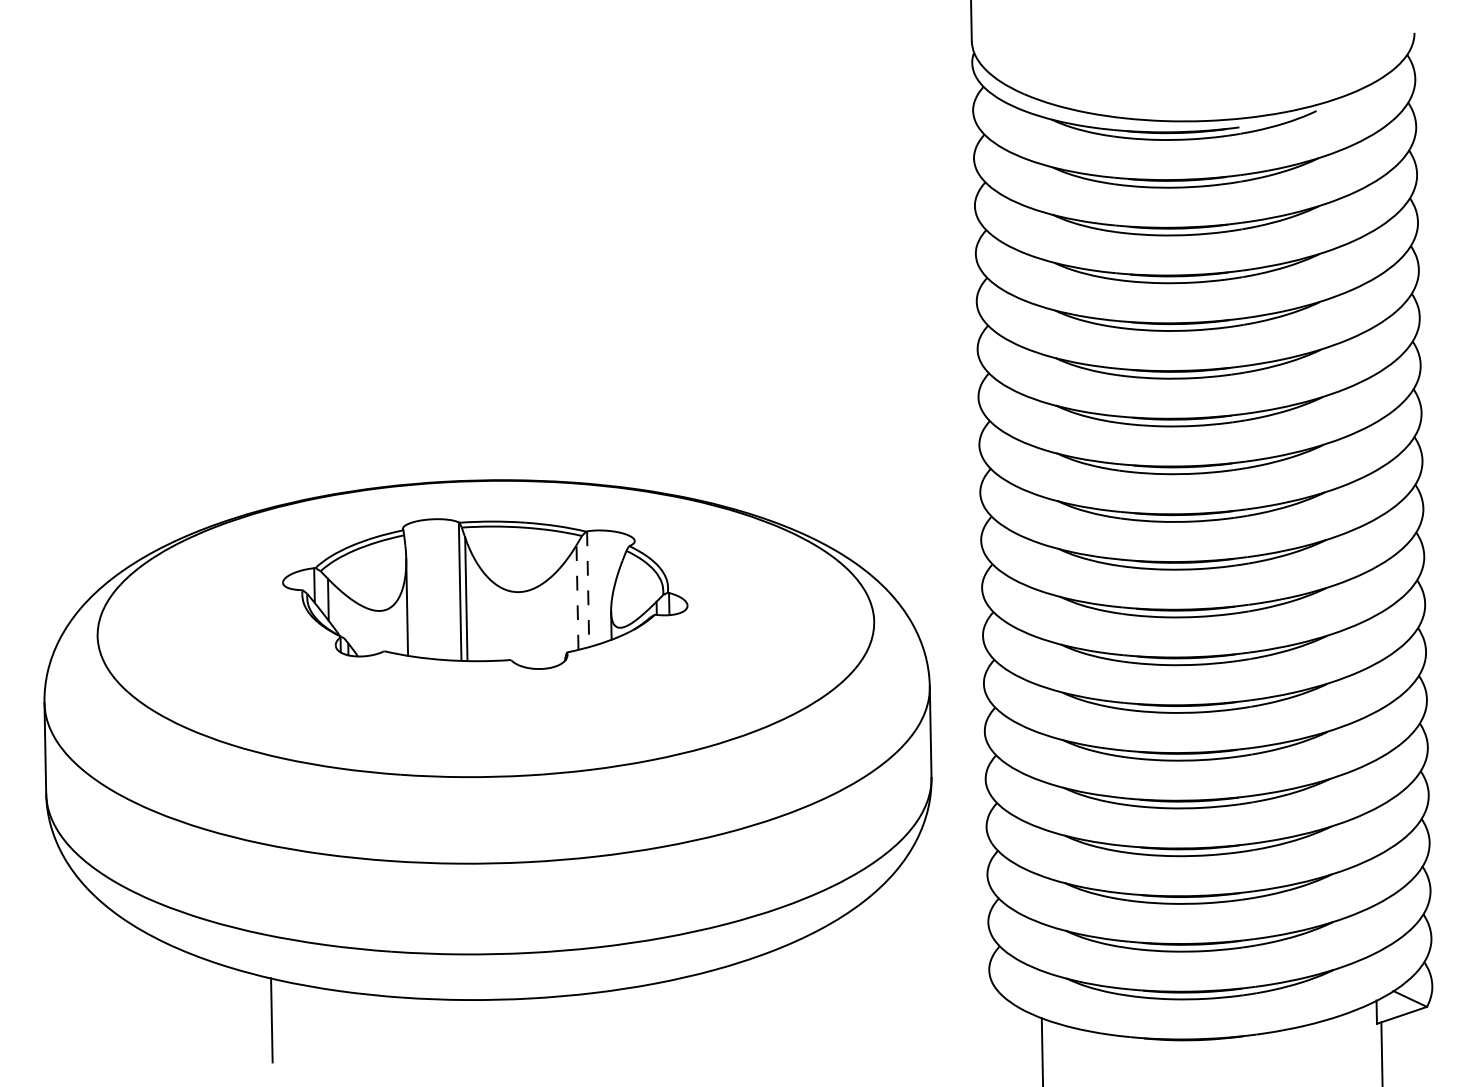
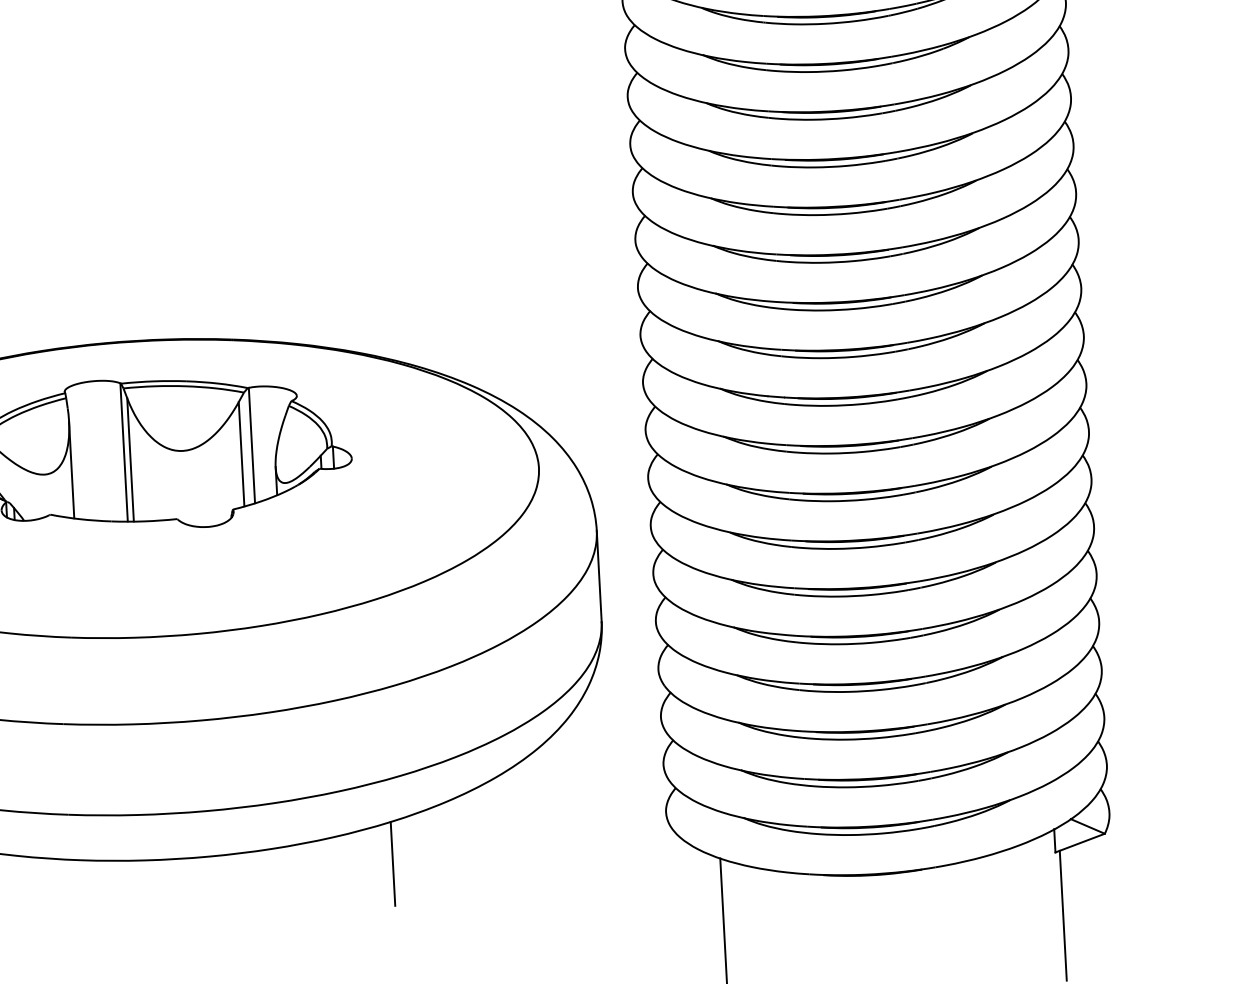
line: (588, 589) -> (252, 445), dashed -> solid
line: (577, 596) -> (241, 453), dashed -> solid
line: (714, 1012) -> (392, 864), added

